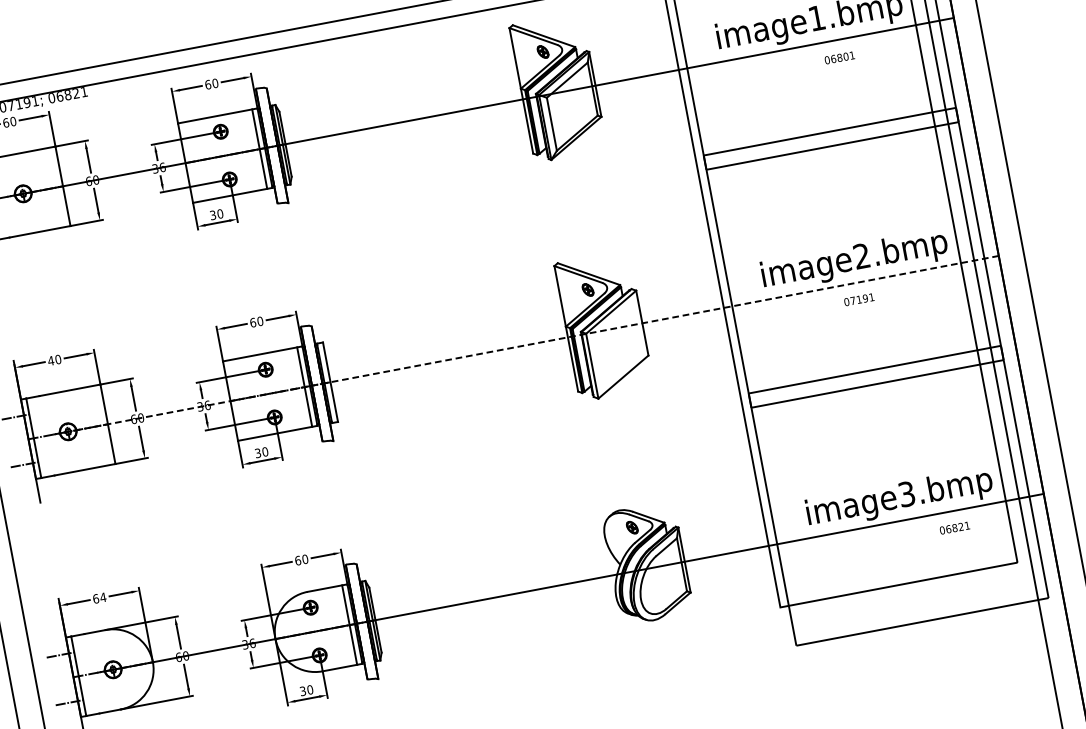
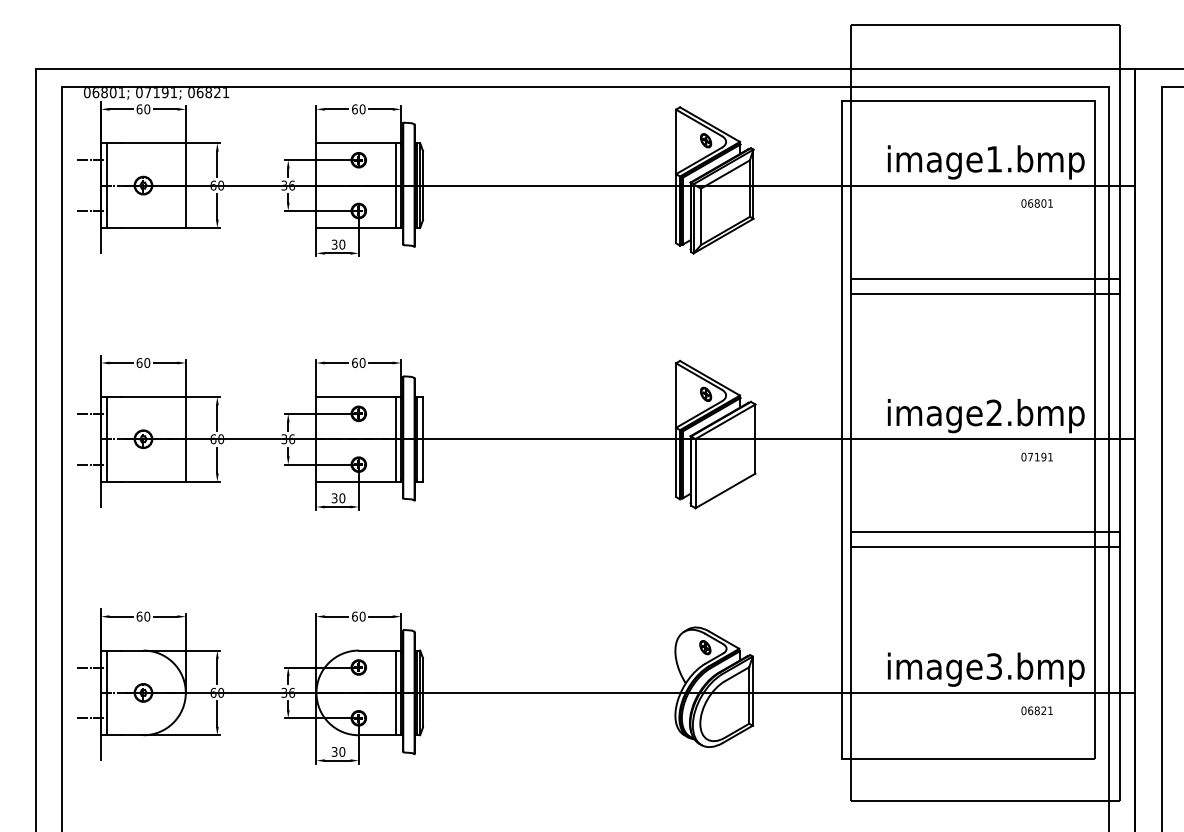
text: (839, 58) -> (1036, 203), moved
text: (858, 299) -> (1036, 456), moved
line: (526, 345) -> (631, 439), dashed -> solid
text: (50, 360) -> (139, 362), 40 -> 60
text: (103, 597) -> (147, 616), 64 -> 60

